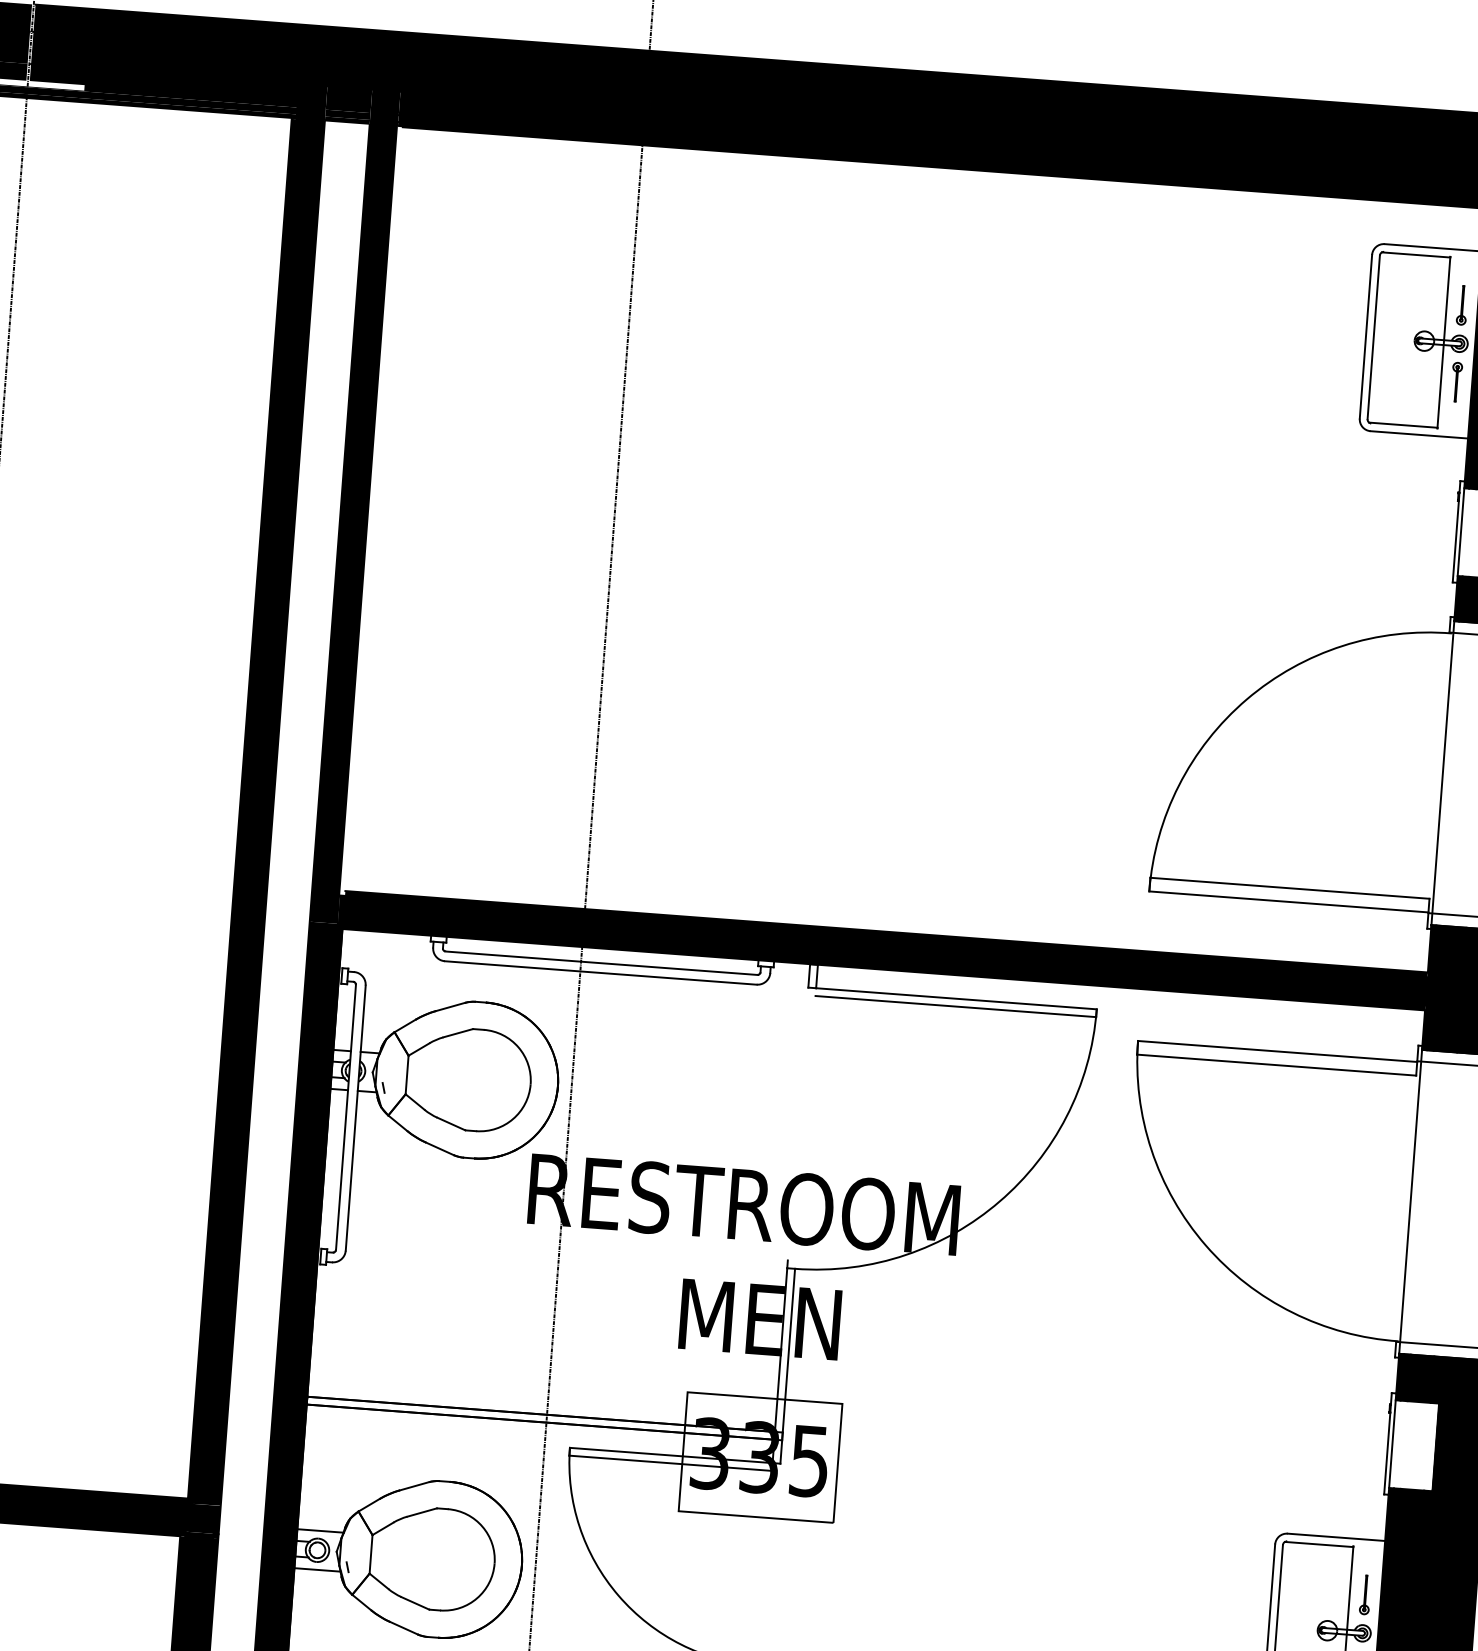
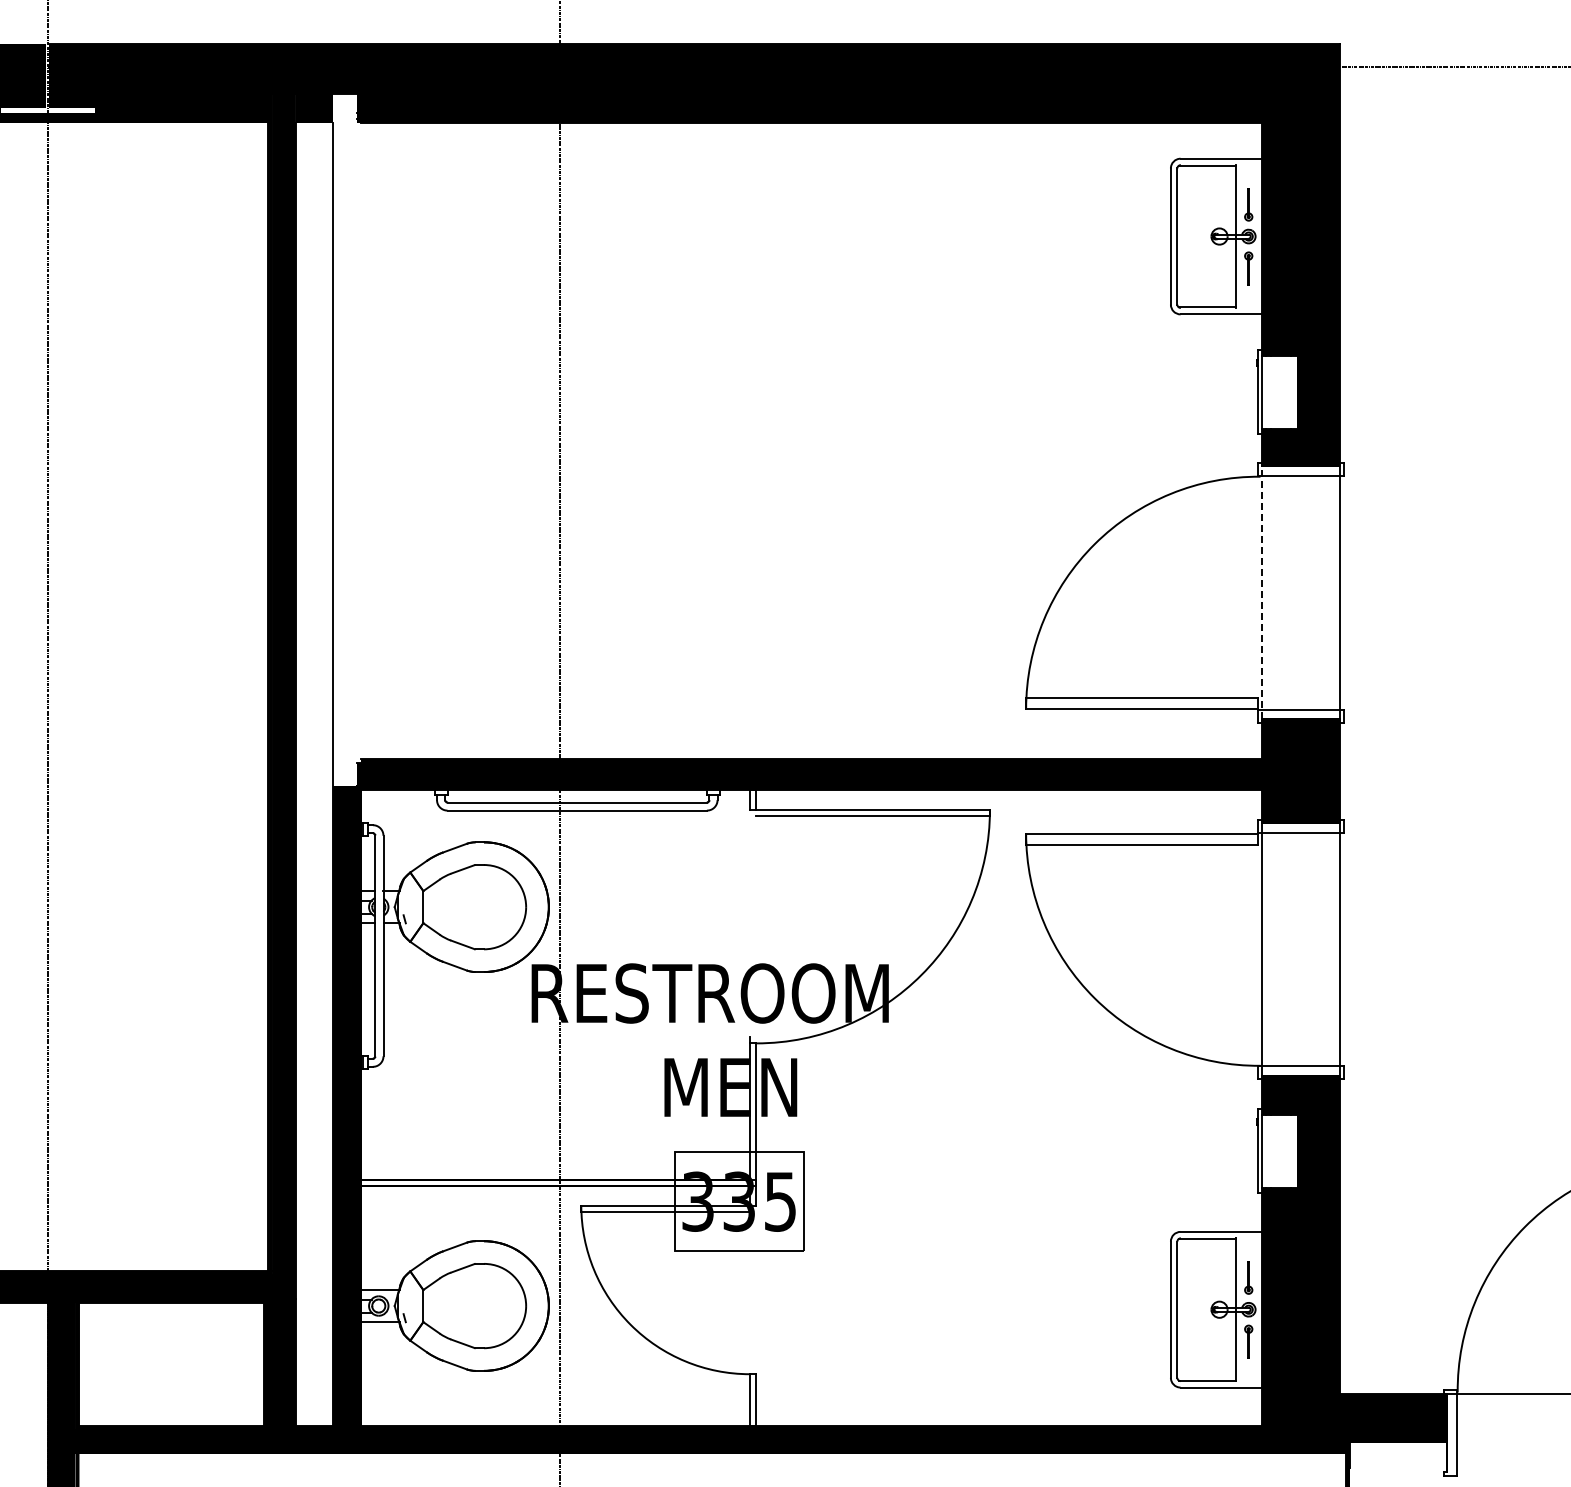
fill: (354, 505) -> (344, 439), removed
line: (1442, 772) -> (1261, 592), solid -> dashed

